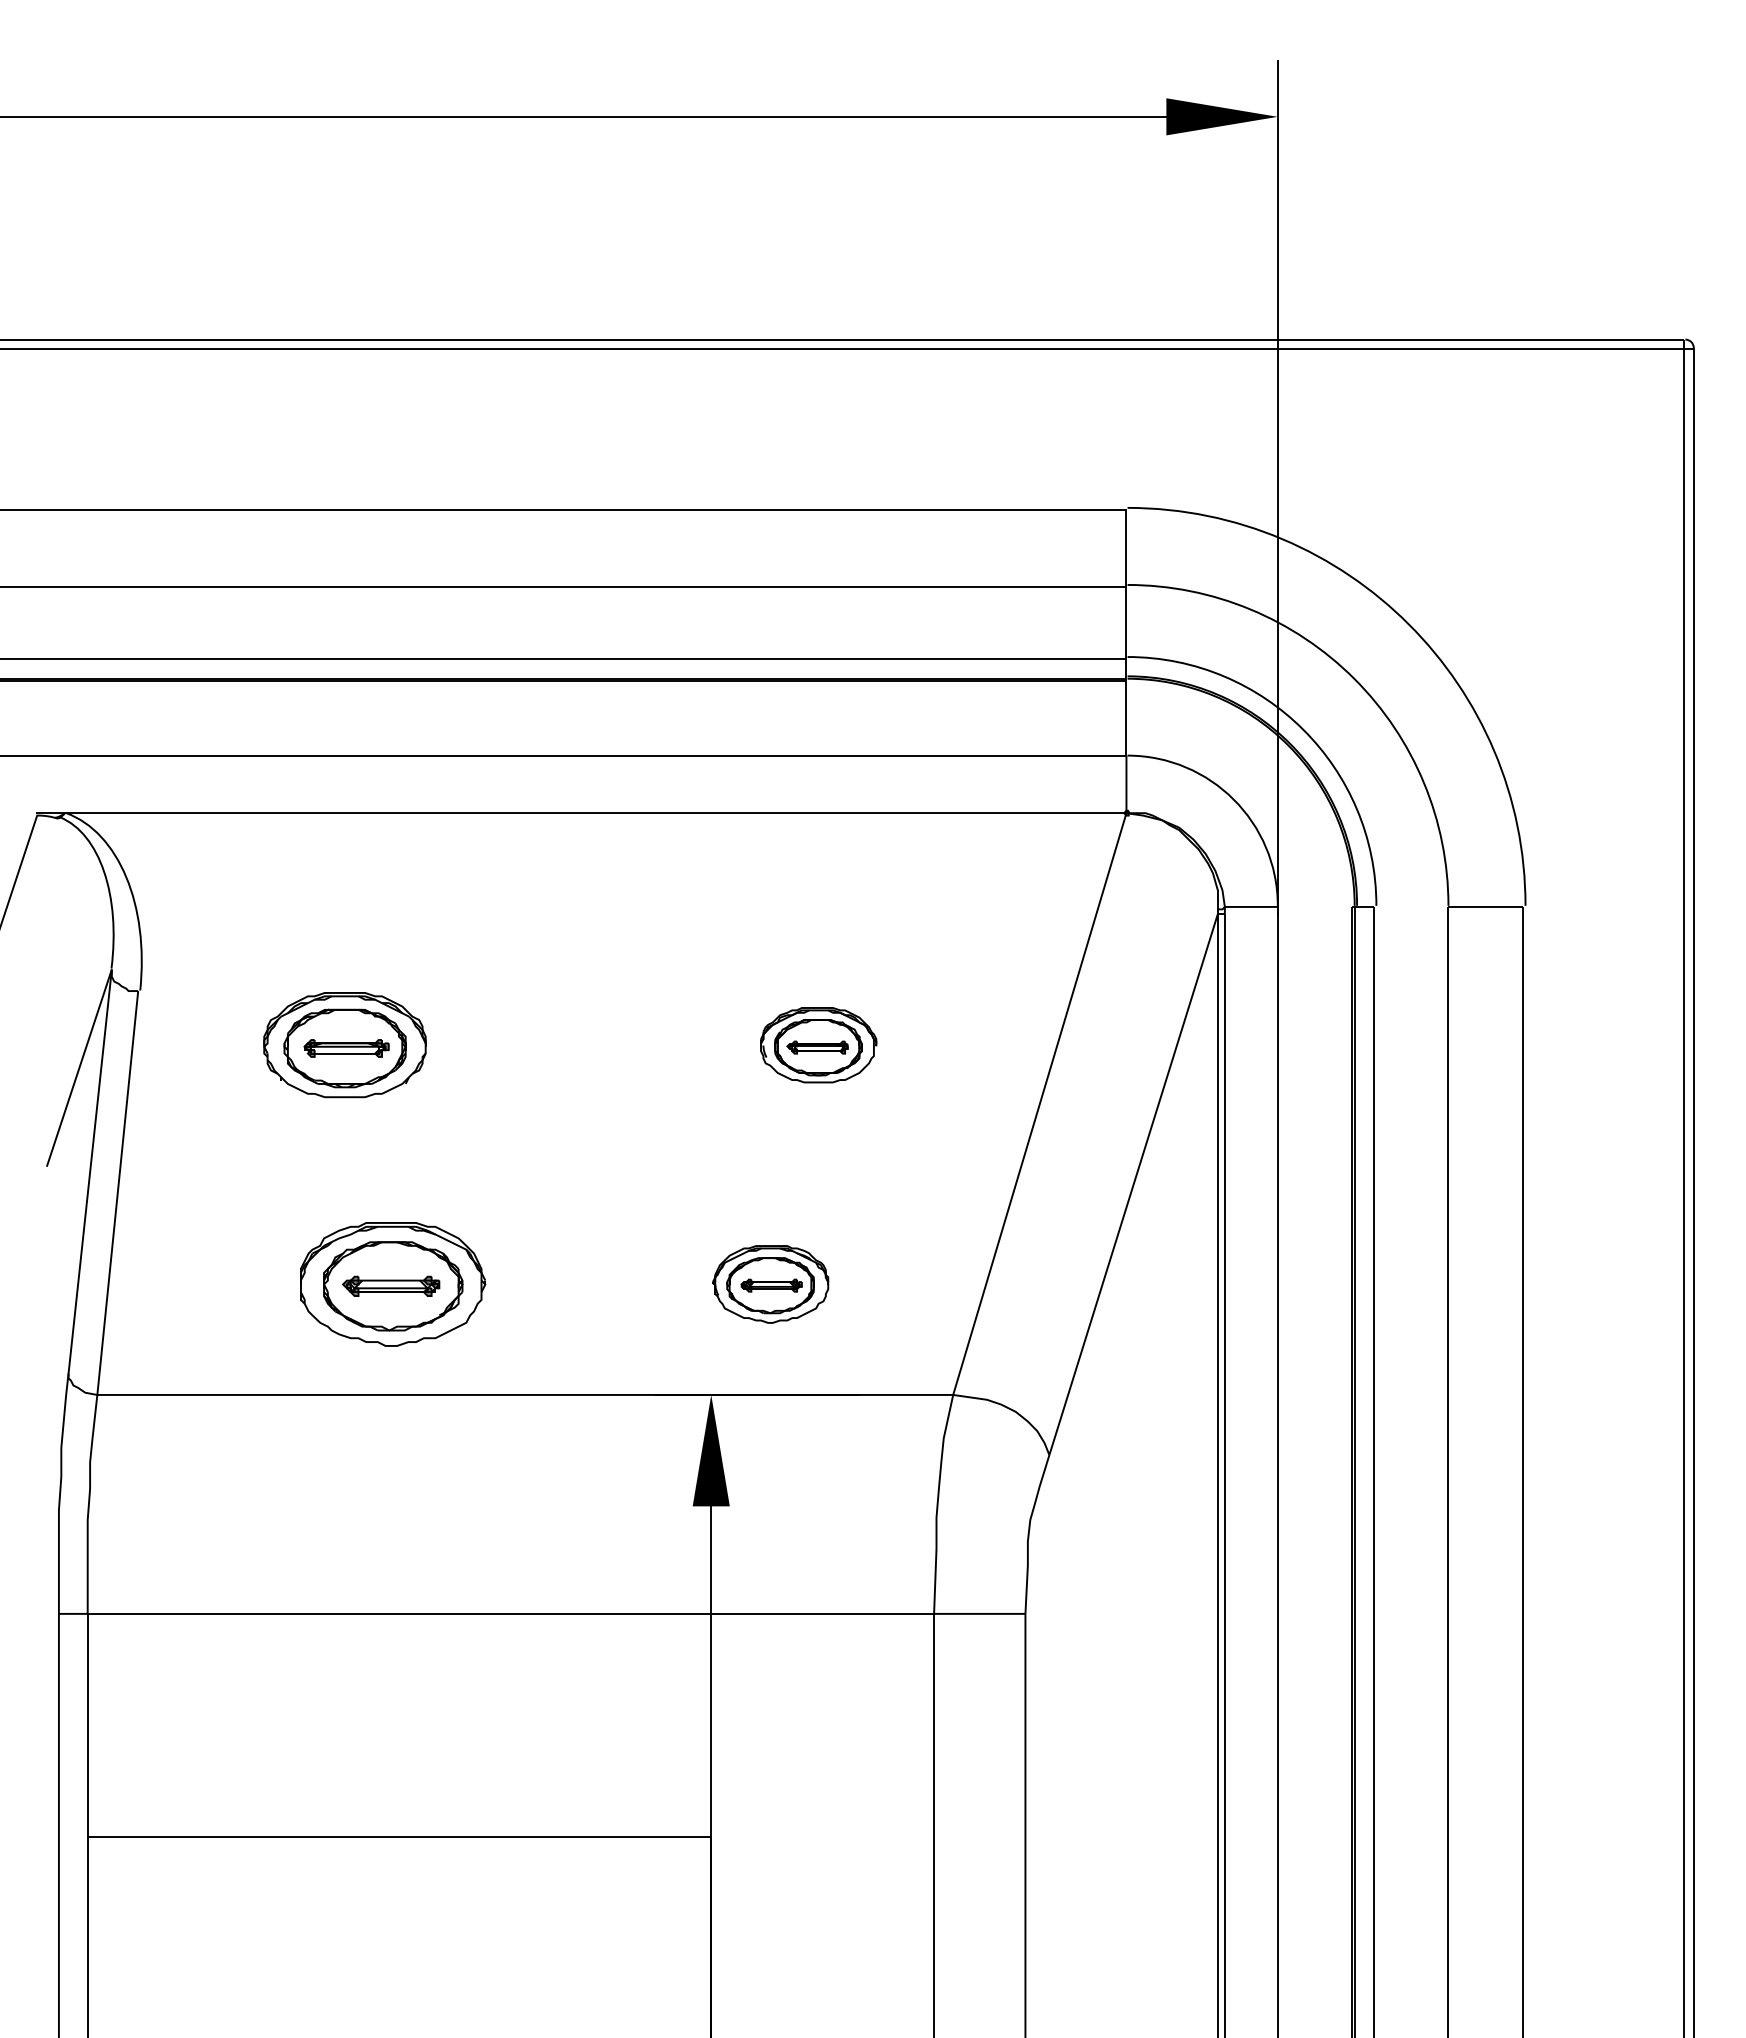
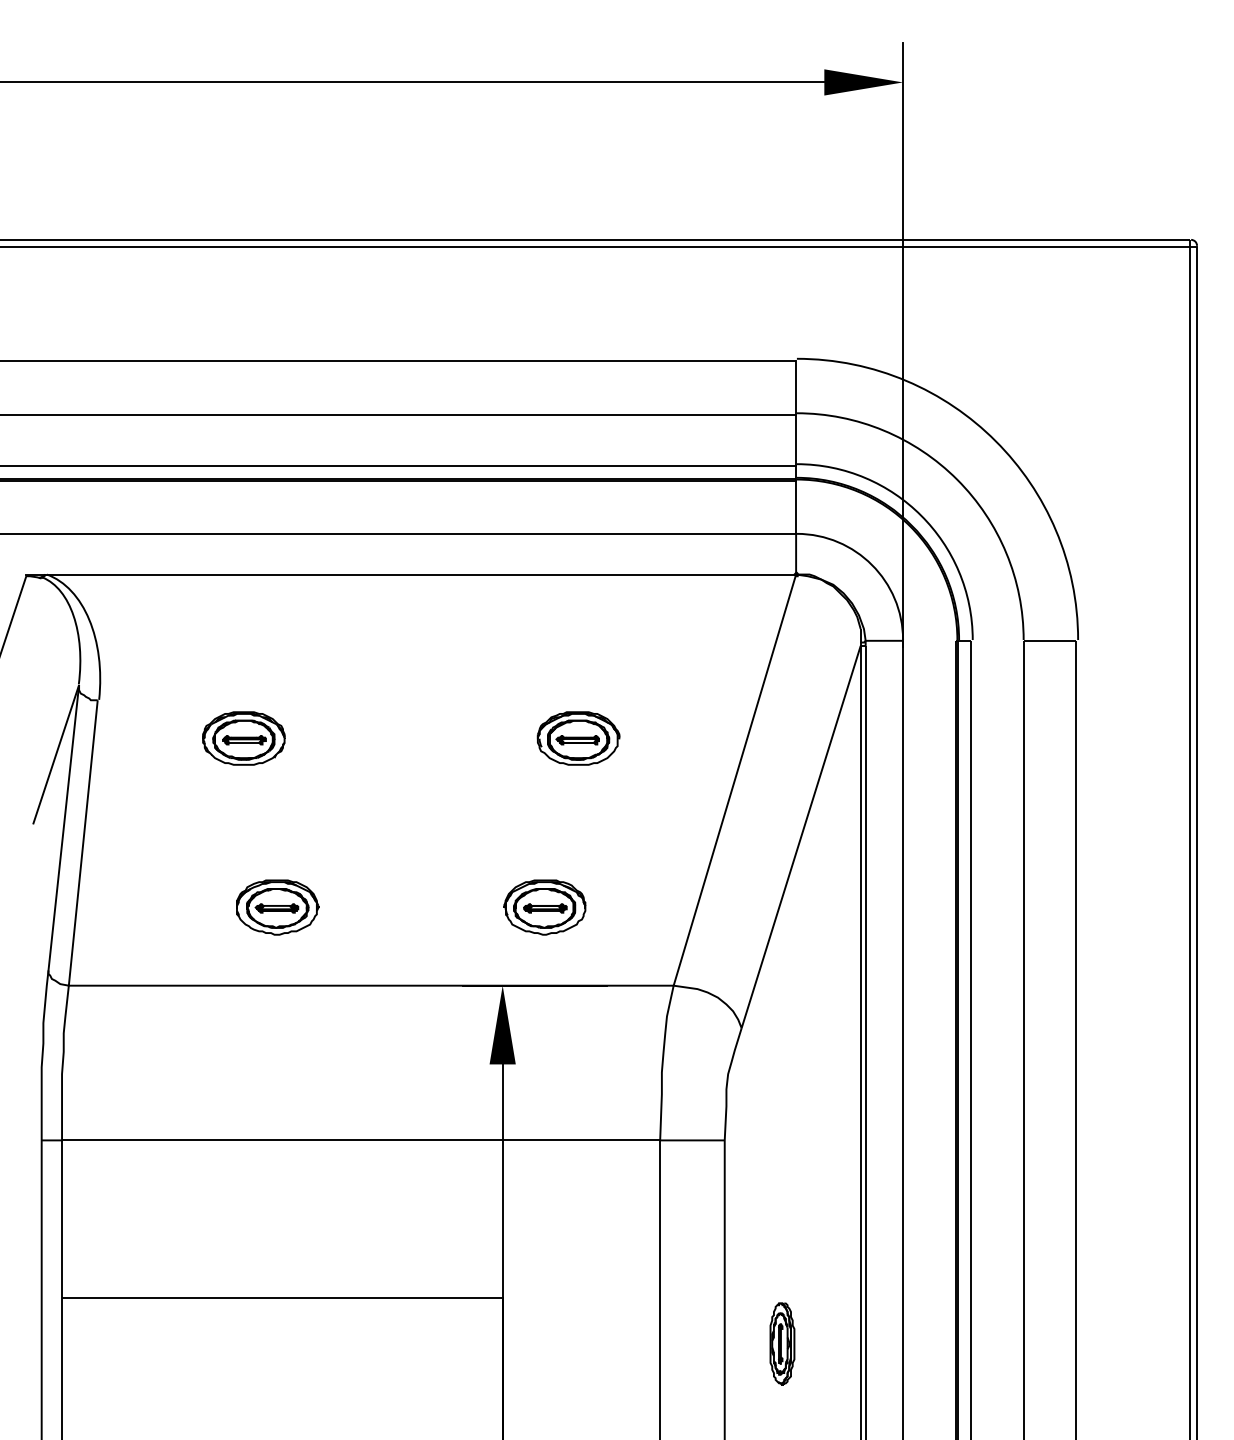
part: (344, 1045) -> (243, 738), size x0.71
part: (392, 1284) -> (277, 907), size x0.62
part: (1106, 1901) -> (782, 1343), added

